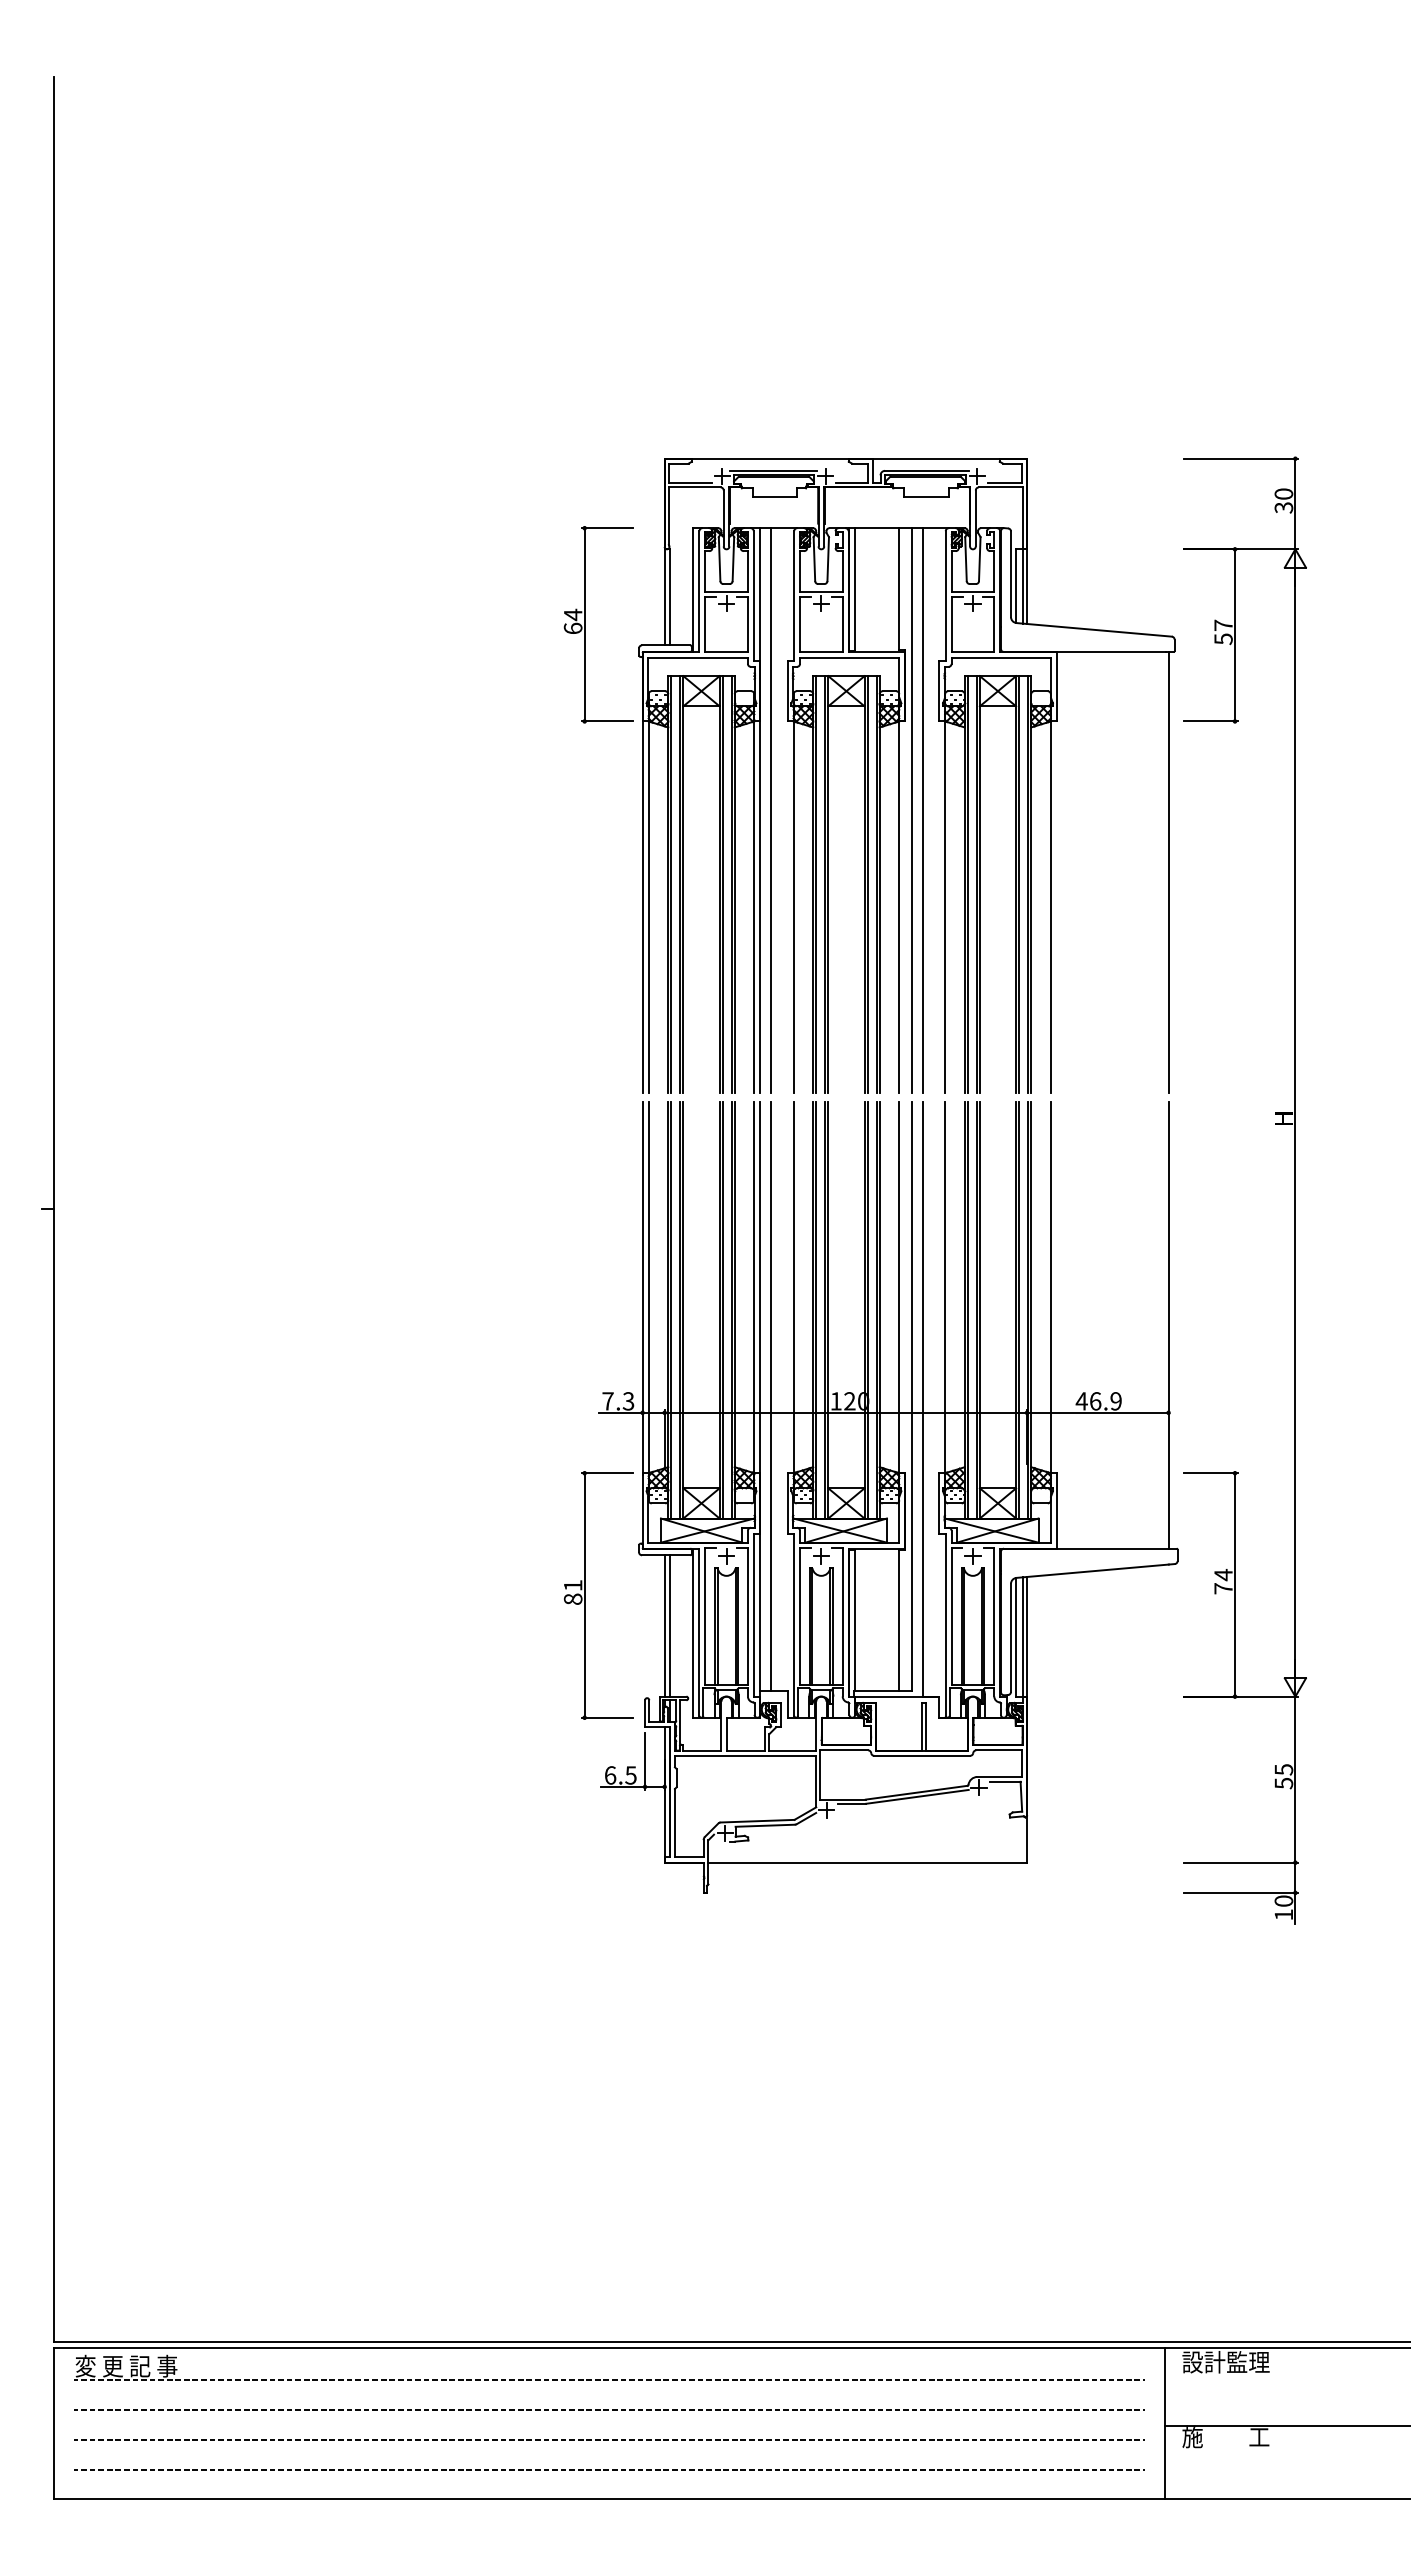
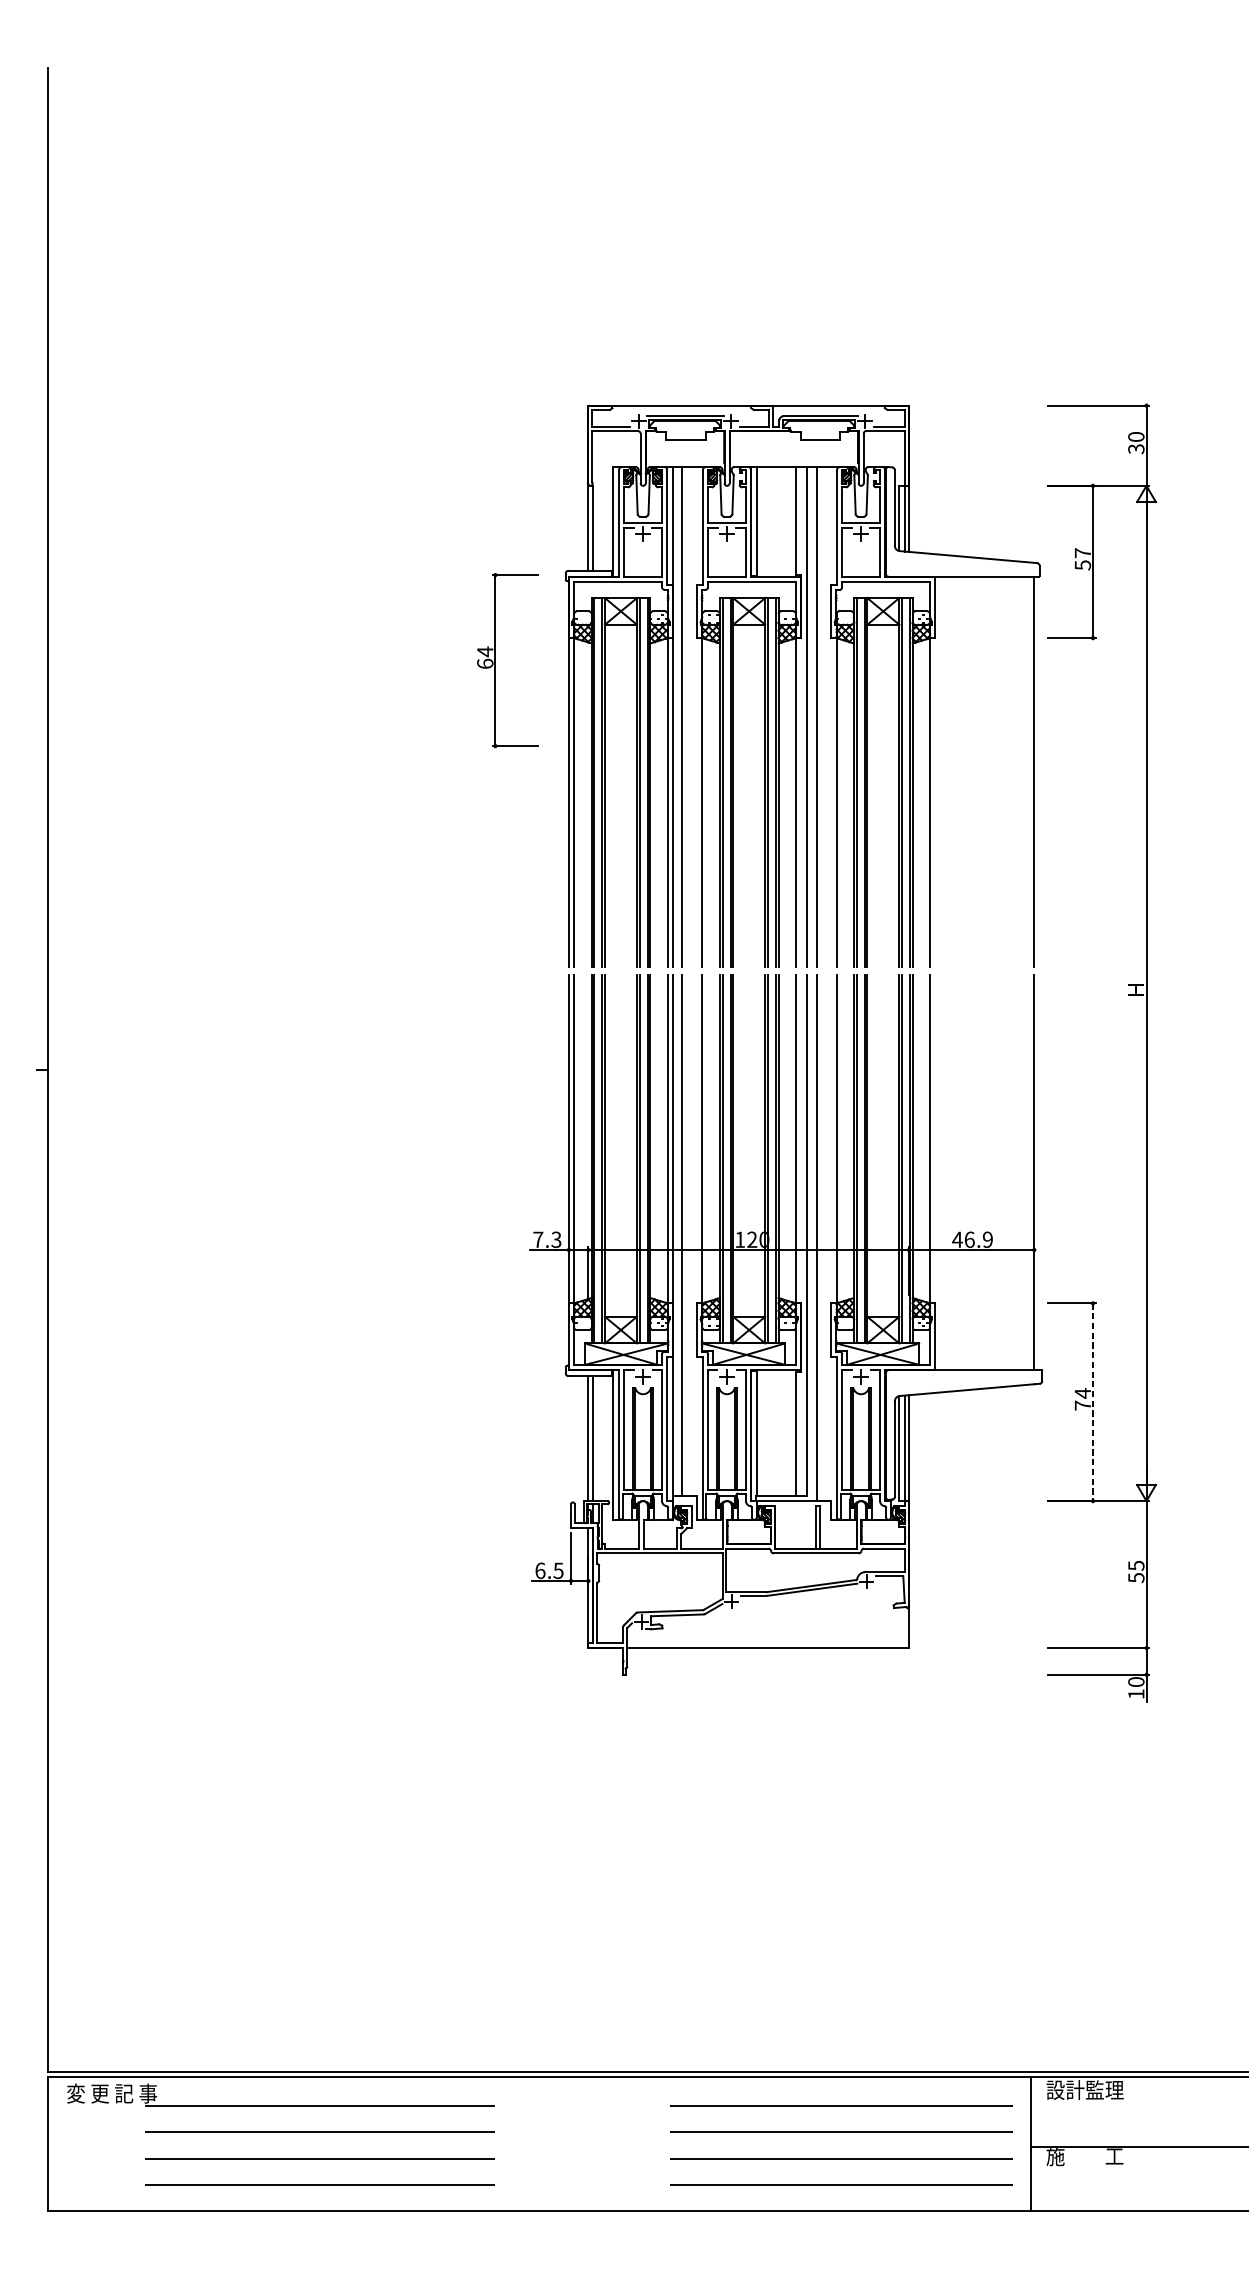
part: (585, 624) -> (496, 660), moved
line: (1235, 1584) -> (1093, 1401), solid -> dashed
part: (585, 1595) -> (518, 1411), removed

